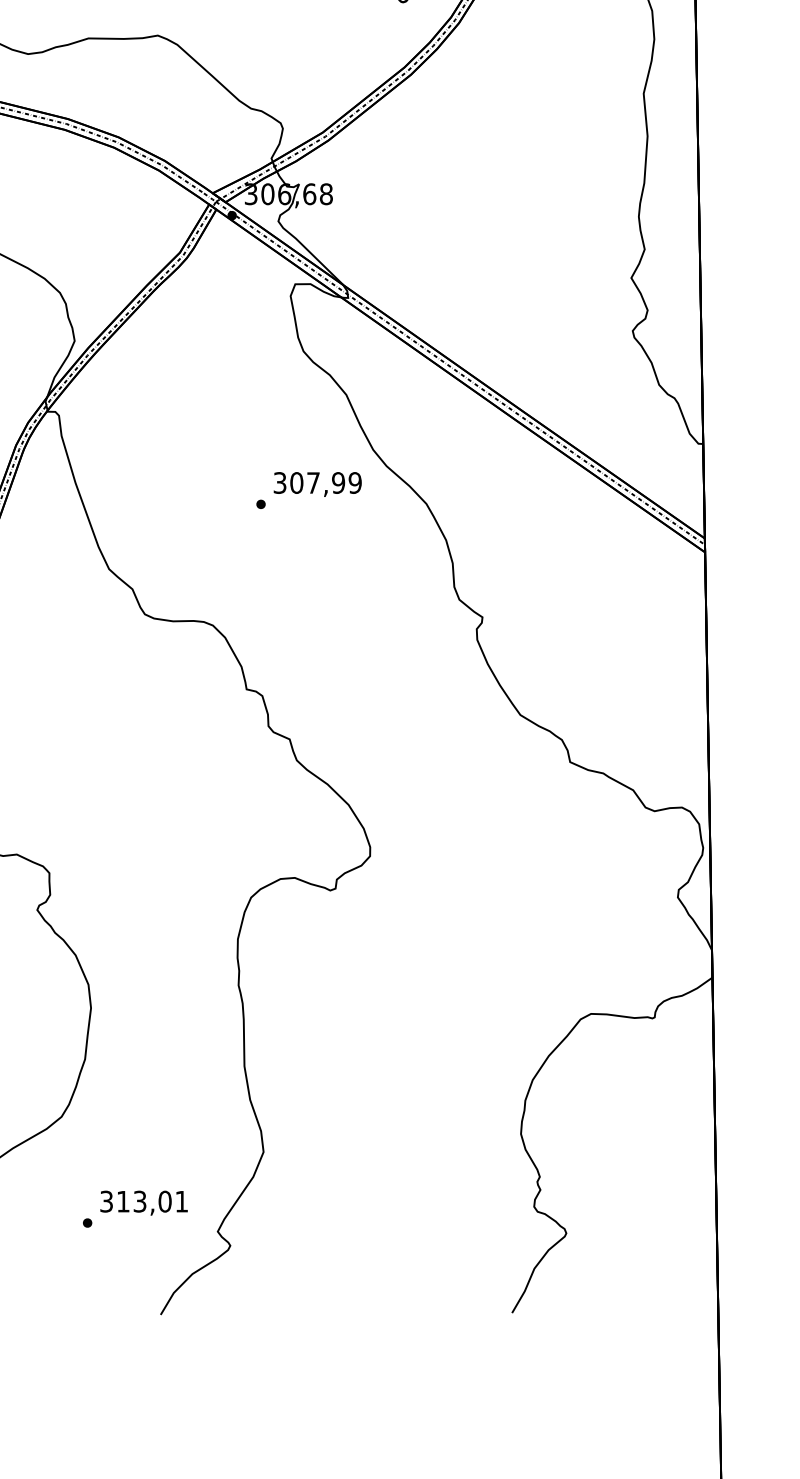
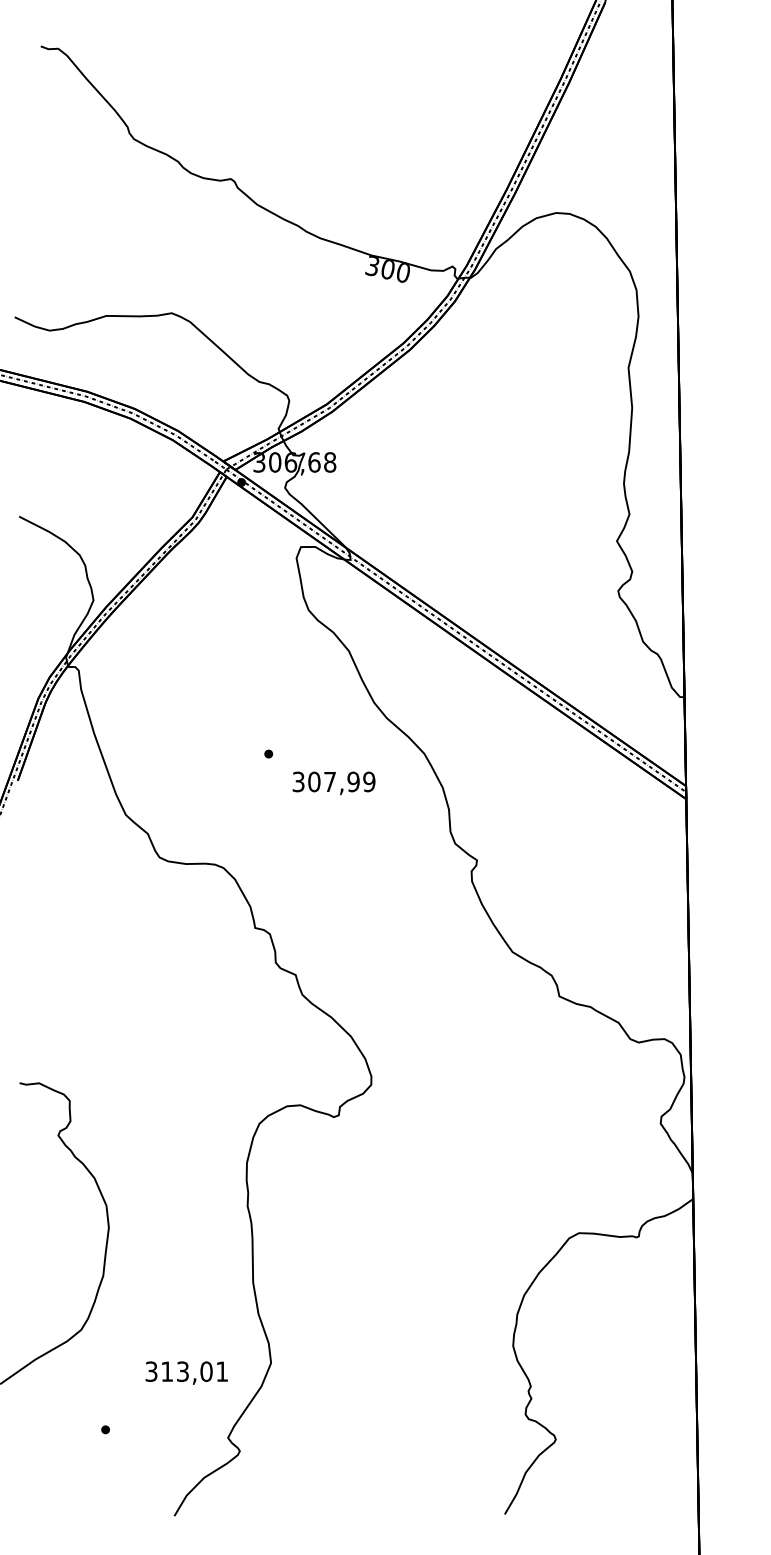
text: (317, 484) -> (333, 783), moved
text: (143, 1202) -> (186, 1372), moved

